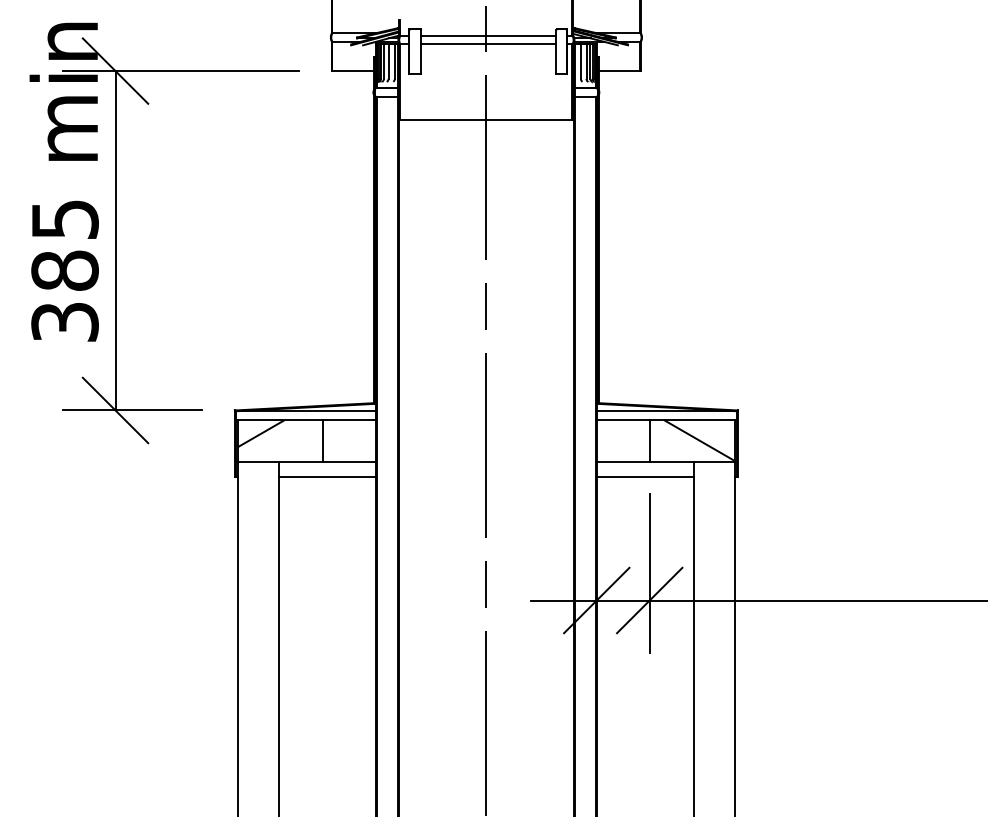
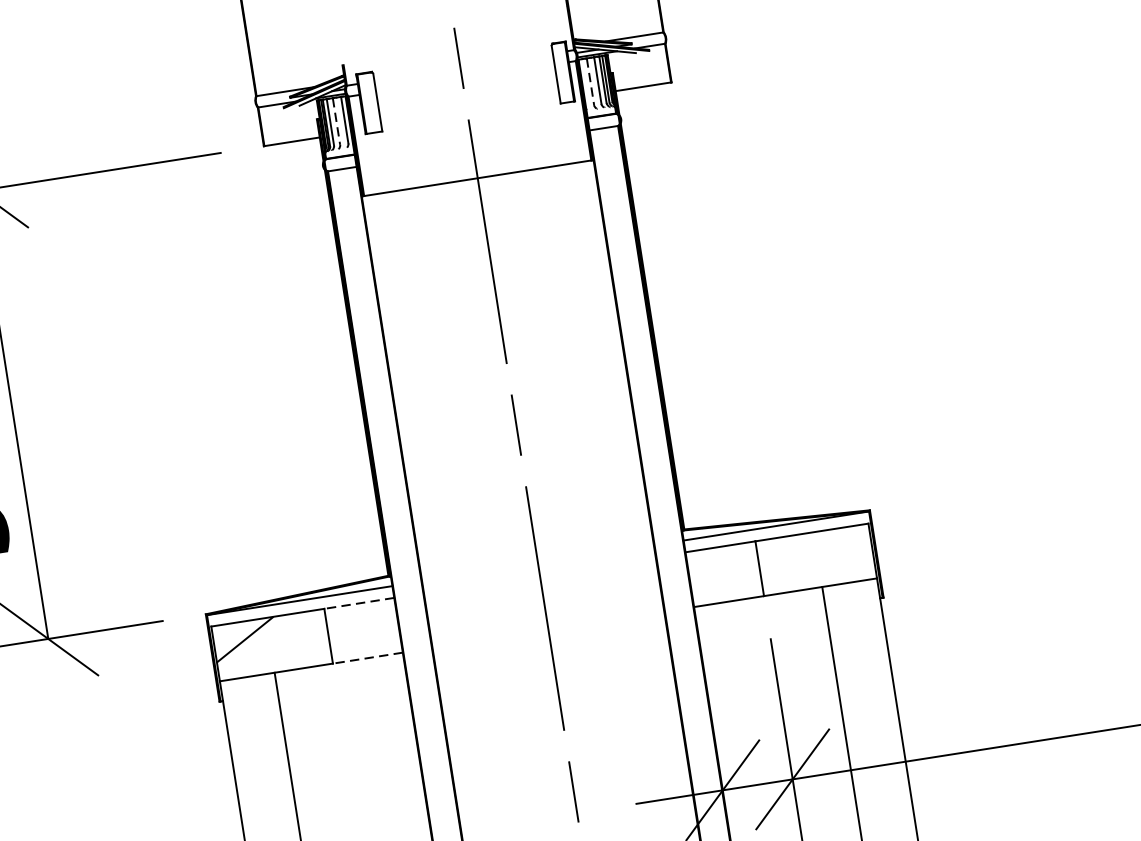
line: (488, 35) -> (463, 66), removed
line: (488, 44) -> (464, 78), removed
line: (388, 61) -> (336, 121), solid -> dashed
line: (580, 61) -> (589, 82), solid -> dashed
line: (349, 420) -> (359, 603), solid -> dashed
hatch: (699, 440) -> (825, 557), removed
line: (349, 461) -> (367, 657), solid -> dashed
line: (327, 476) -> (341, 682), removed
line: (644, 476) -> (760, 616), removed

